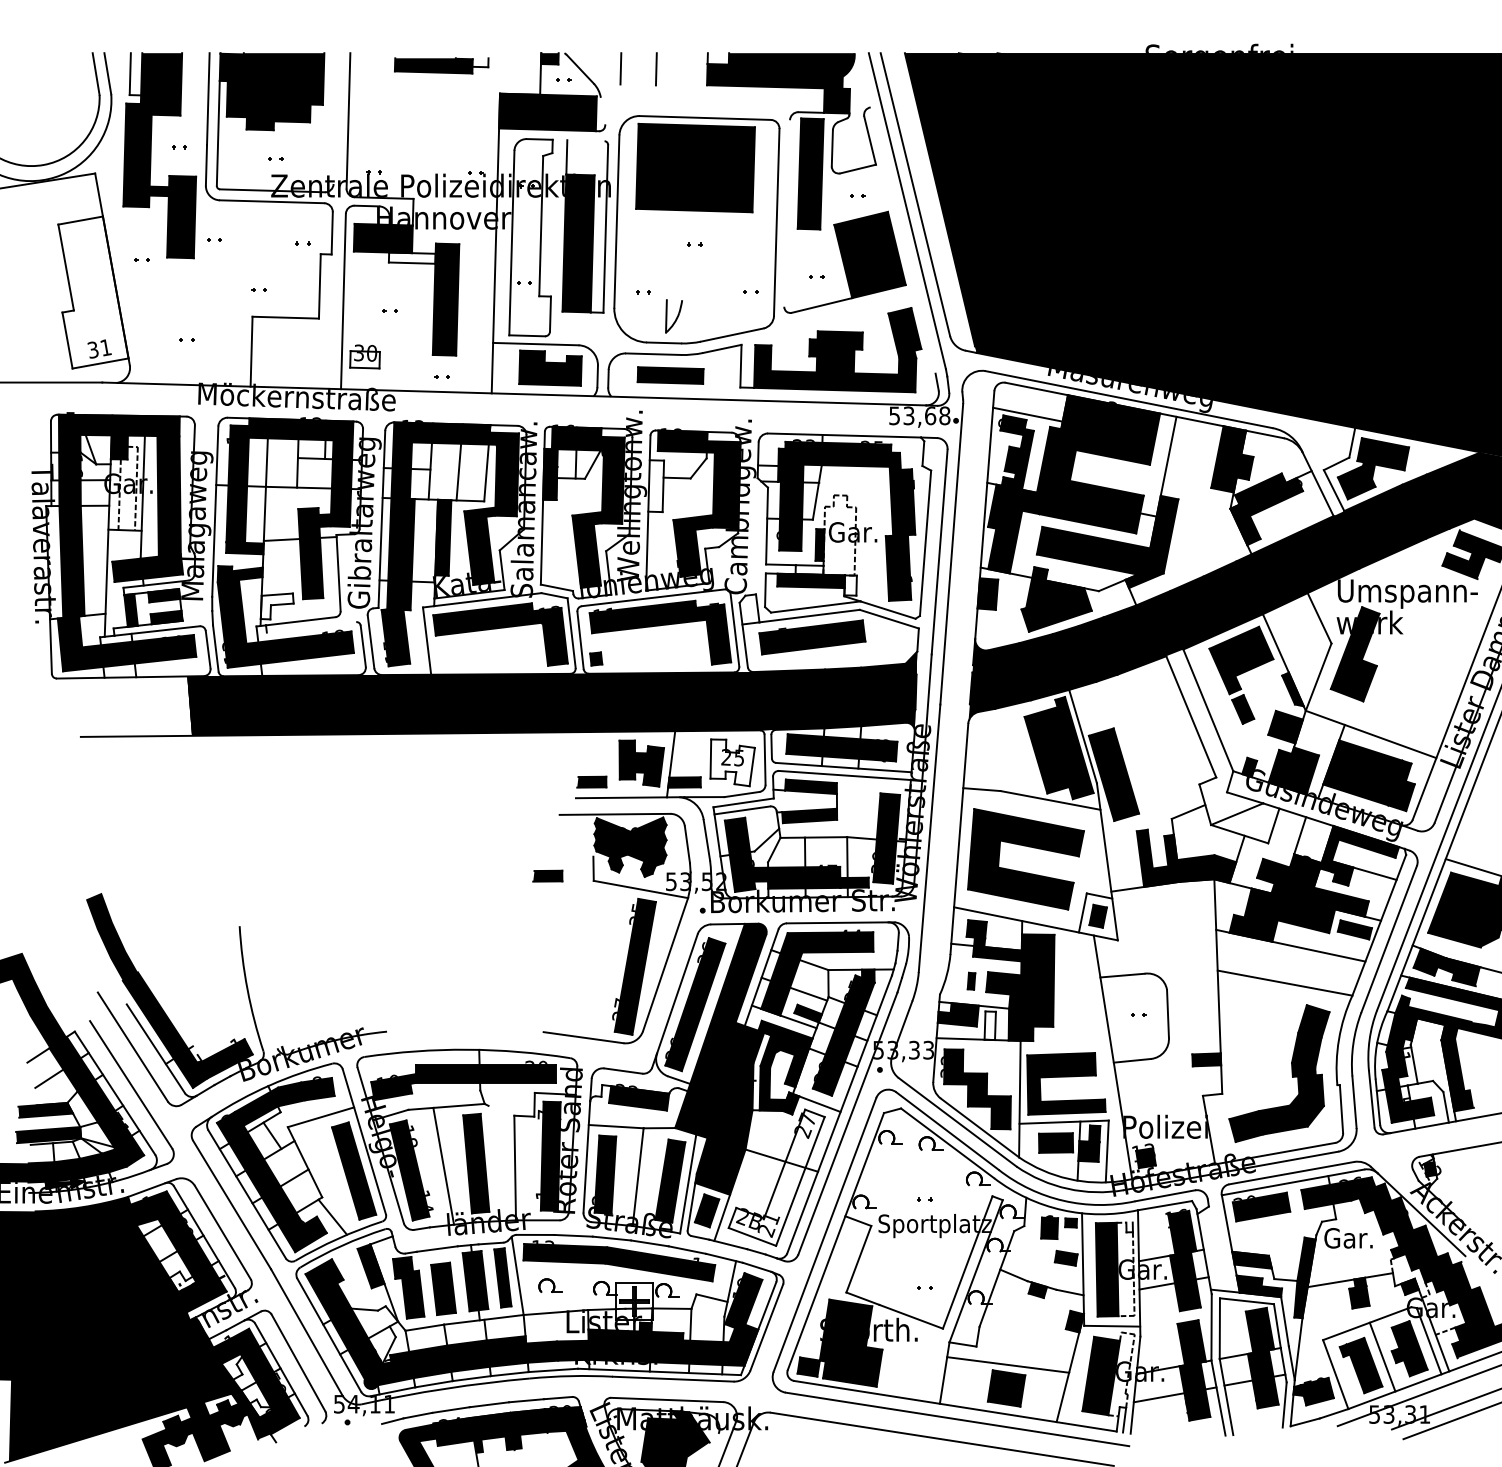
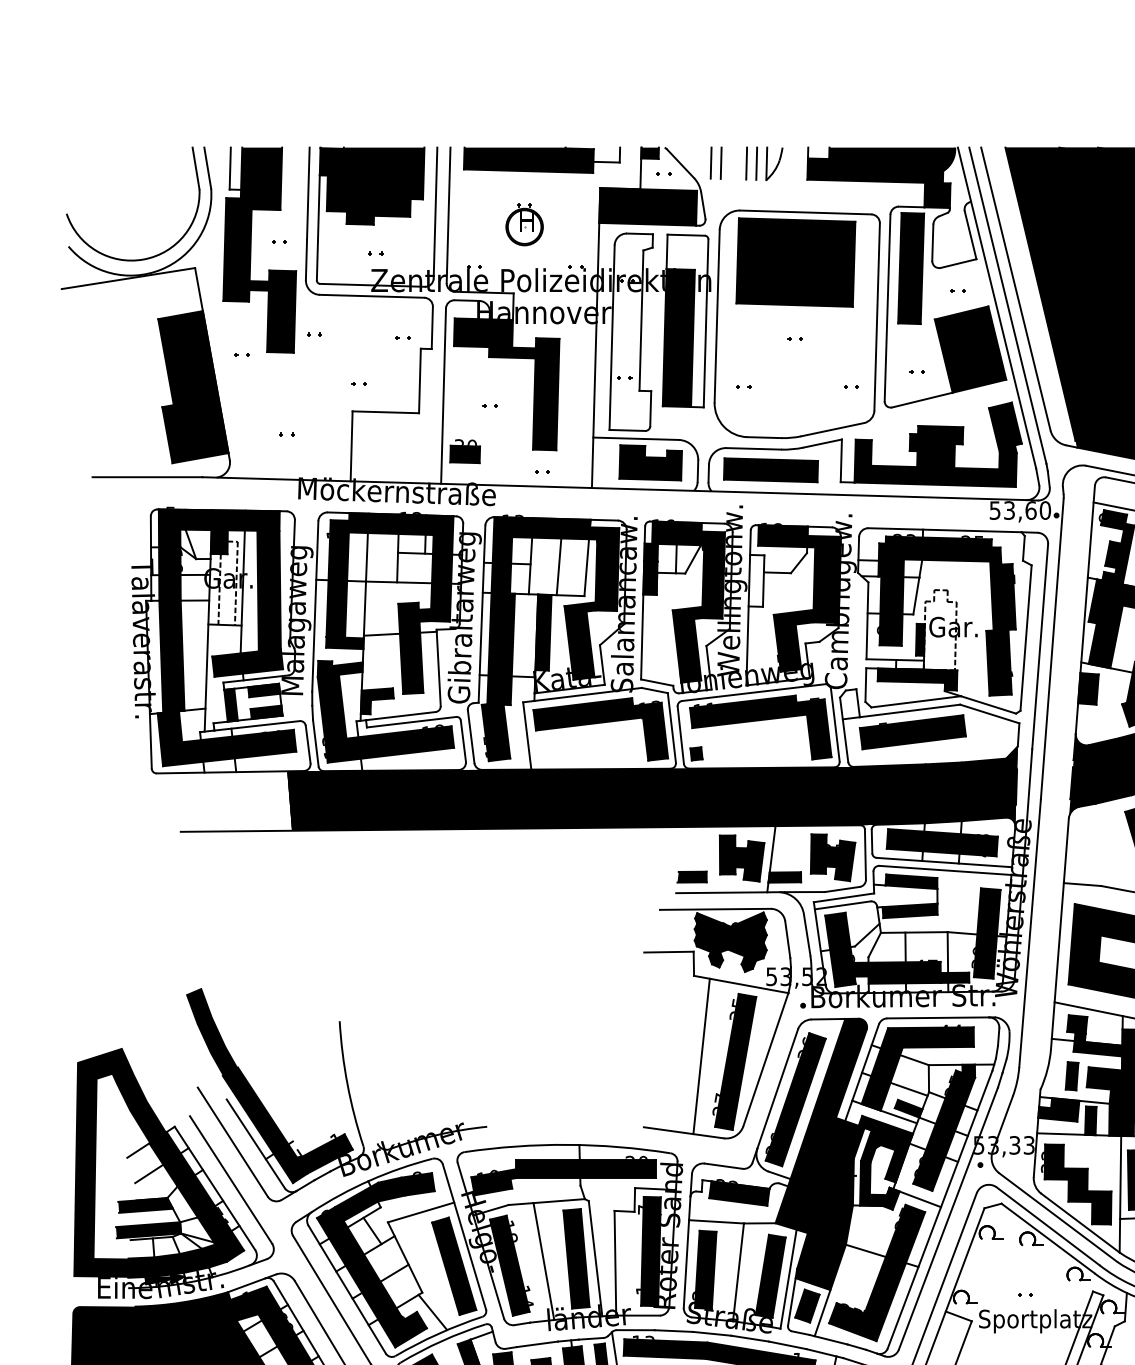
part: (441, 65) -> (541, 159), size x1.67
line: (610, 68) -> (710, 162), added
line: (645, 69) -> (745, 163), added
line: (602, 110) -> (702, 204), added
line: (335, 118) -> (435, 212), added
part: (424, 130) -> (524, 224), added
line: (585, 140) -> (685, 234), added
line: (787, 213) -> (887, 308), added
line: (896, 213) -> (996, 308), added
fill: (411, 257) -> (511, 352), added
fill: (93, 292) -> (193, 387), added
part: (673, 316) -> (773, 163), moved
fill: (364, 359) -> (464, 454), added
part: (670, 375) -> (770, 470), size x1.43
text: (944, 415) -> (1045, 510), 53,68 -> 53,60
fill: (850, 585) -> (950, 680), added
fill: (276, 606) -> (376, 701), added
line: (311, 627) -> (411, 722), added
fill: (732, 762) -> (832, 857), added
line: (568, 856) -> (668, 951), added
part: (547, 875) -> (647, 970), removed
line: (601, 961) -> (701, 1056), added
part: (971, 981) -> (1072, 1076), size x1.67
fill: (989, 1025) -> (1090, 1120), added
line: (495, 1163) -> (595, 1258), added
fill: (776, 1177) -> (876, 1272), added

